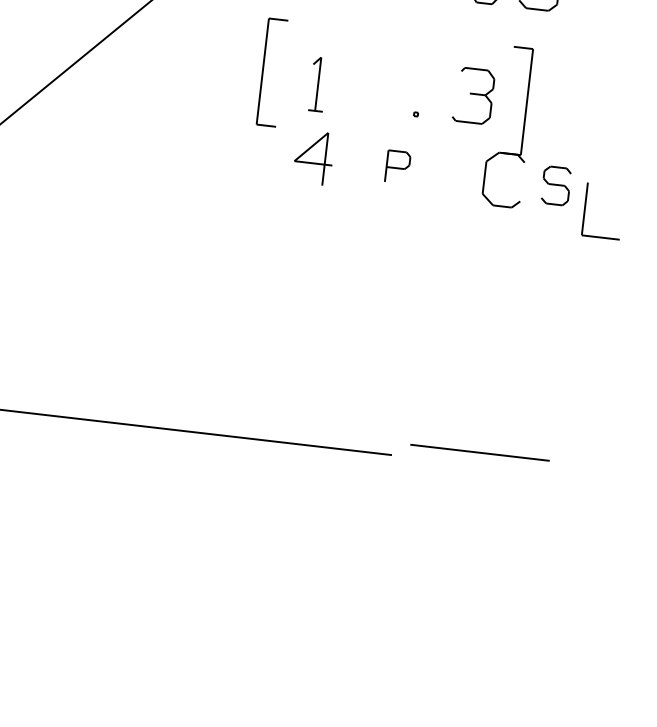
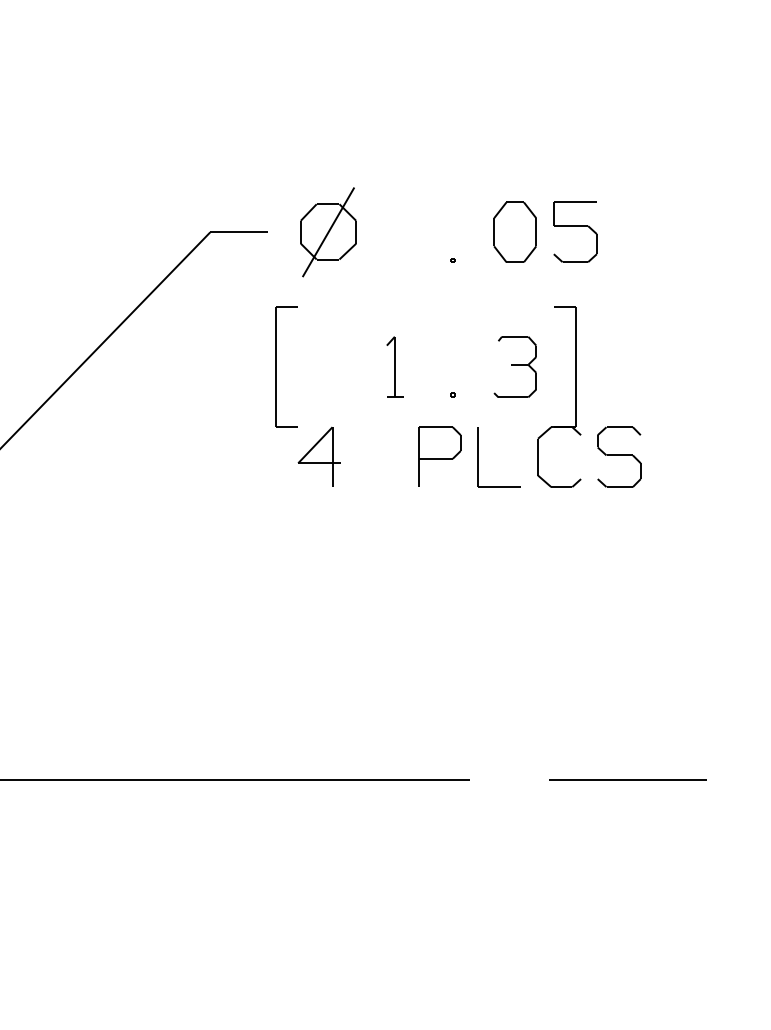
part: (317, 83) -> (394, 366), moved
part: (313, 157) -> (318, 456), moved
part: (397, 167) -> (439, 456), size x1.67
part: (556, 185) -> (619, 456), size x1.43
part: (584, 209) -> (478, 457), moved
line: (479, 452) -> (627, 779), moved

